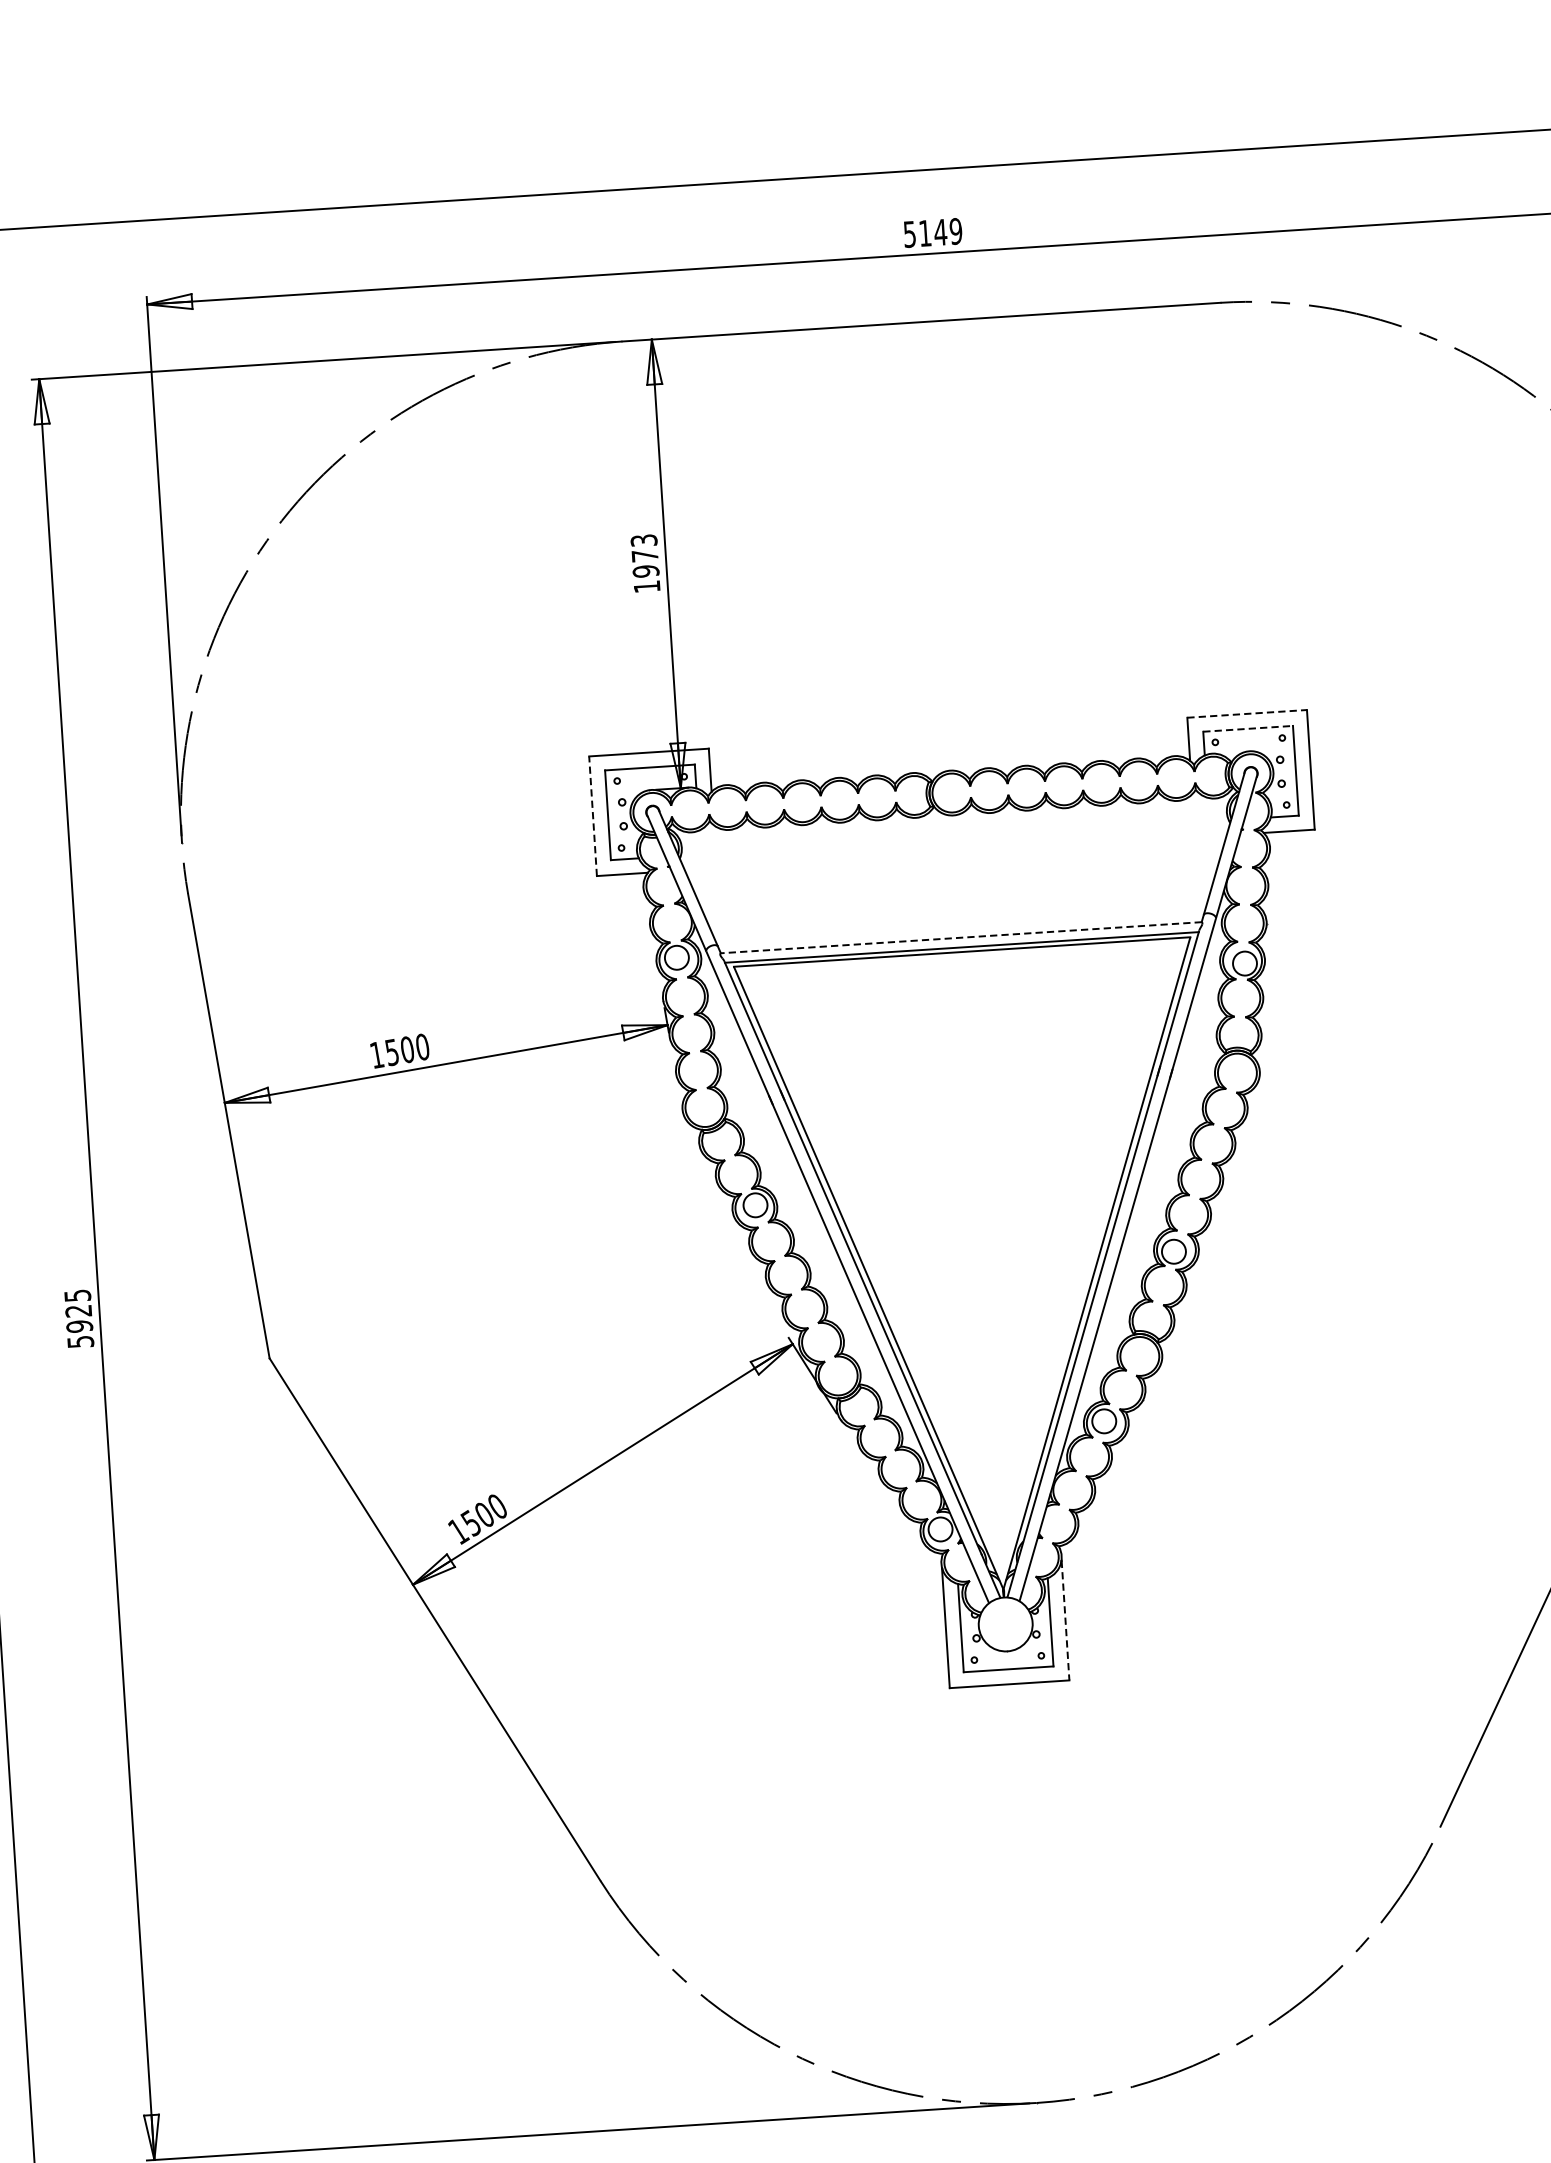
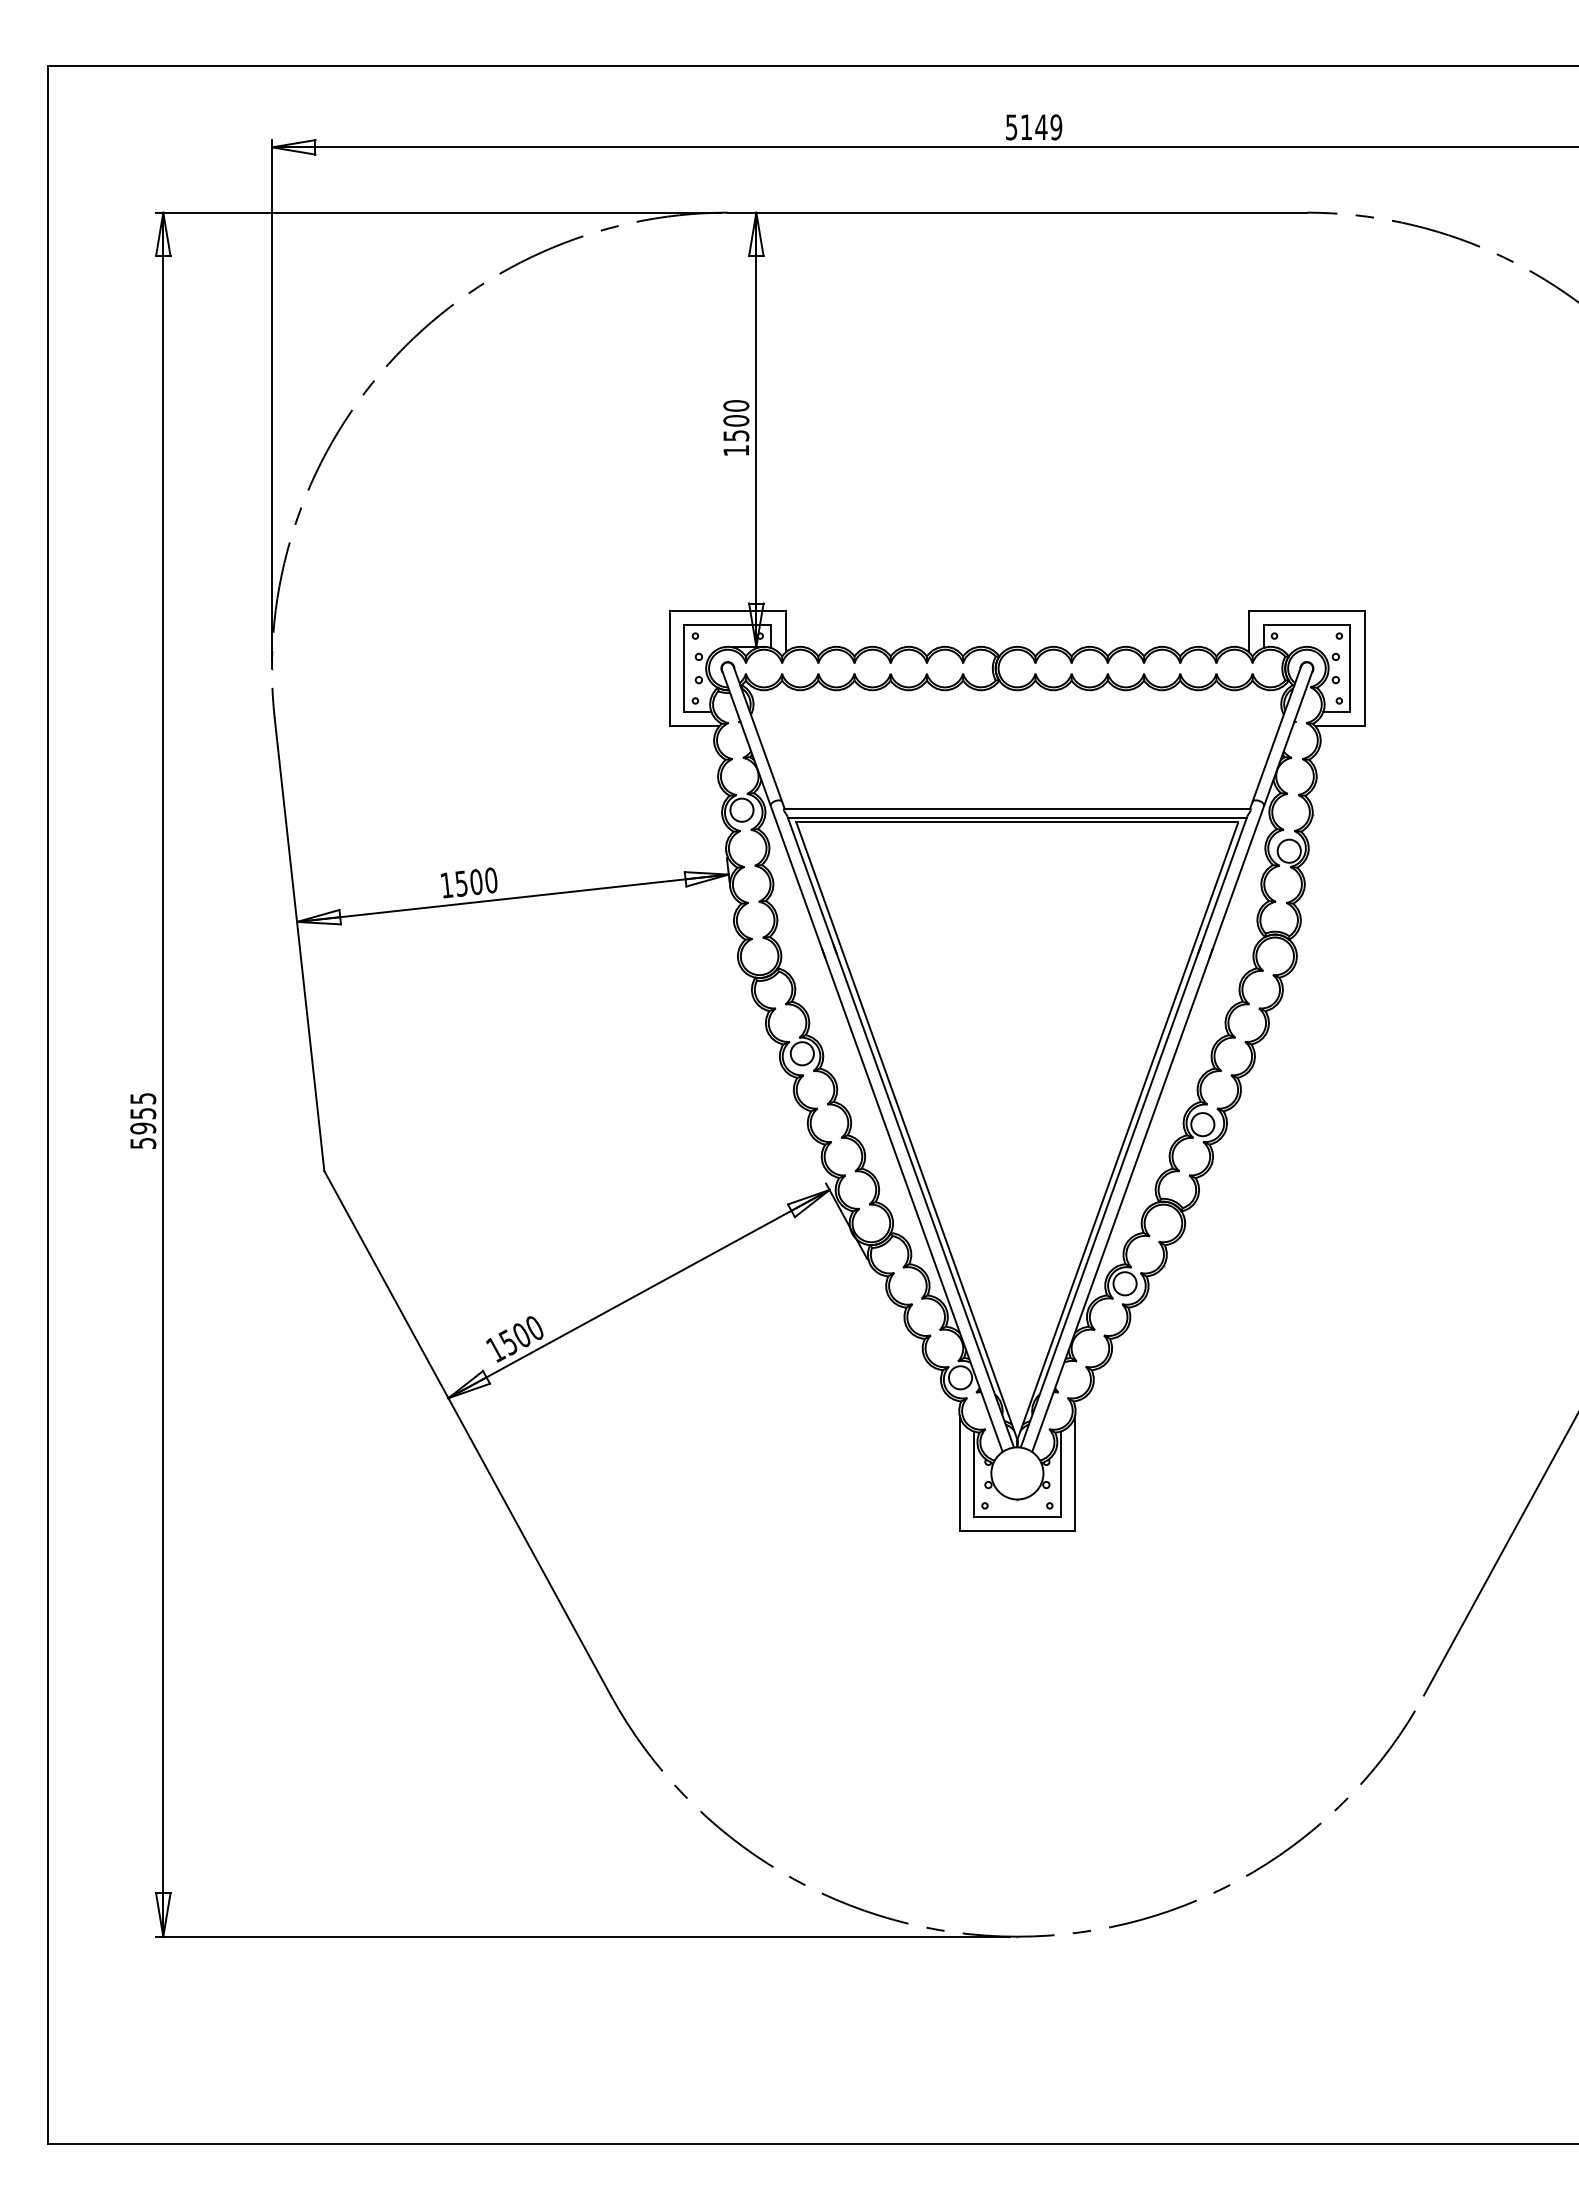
text: (645, 555) -> (736, 420), 1973 -> 1500
line: (1246, 713) -> (1306, 610), dashed -> solid
line: (1248, 729) -> (1307, 625), dashed -> solid
line: (592, 816) -> (669, 668), dashed -> solid
line: (961, 937) -> (1017, 808), dashed -> solid
text: (78, 1311) -> (143, 1113), 5925 -> 5955
line: (1065, 1620) -> (1075, 1473), dashed -> solid

